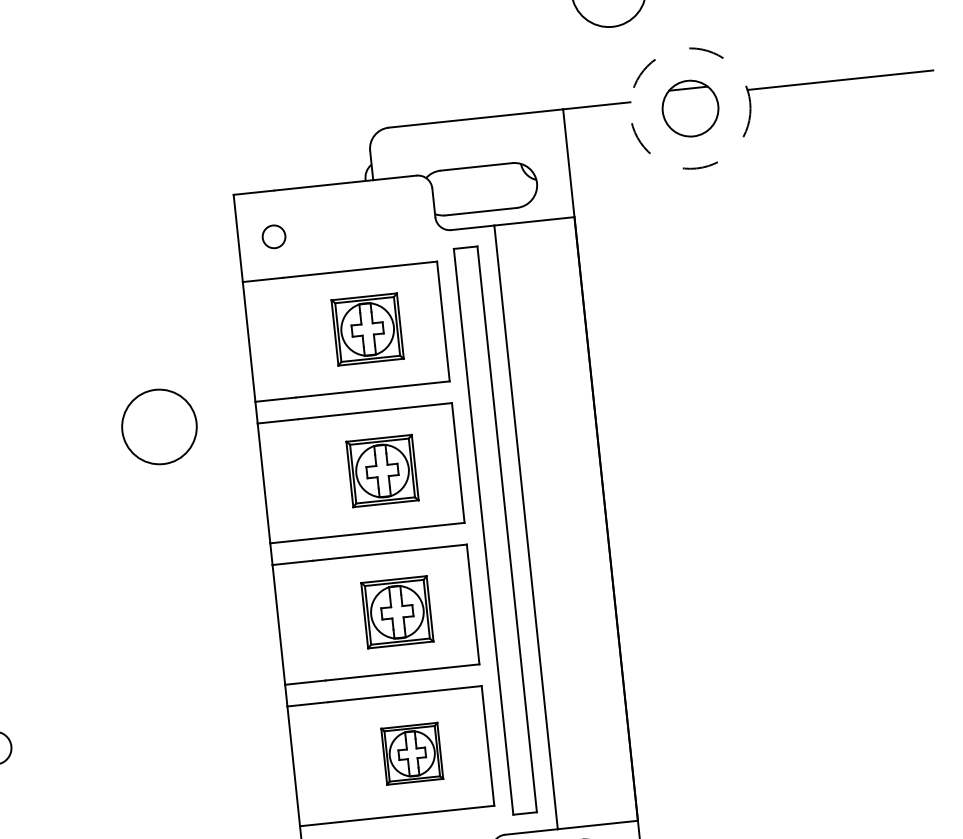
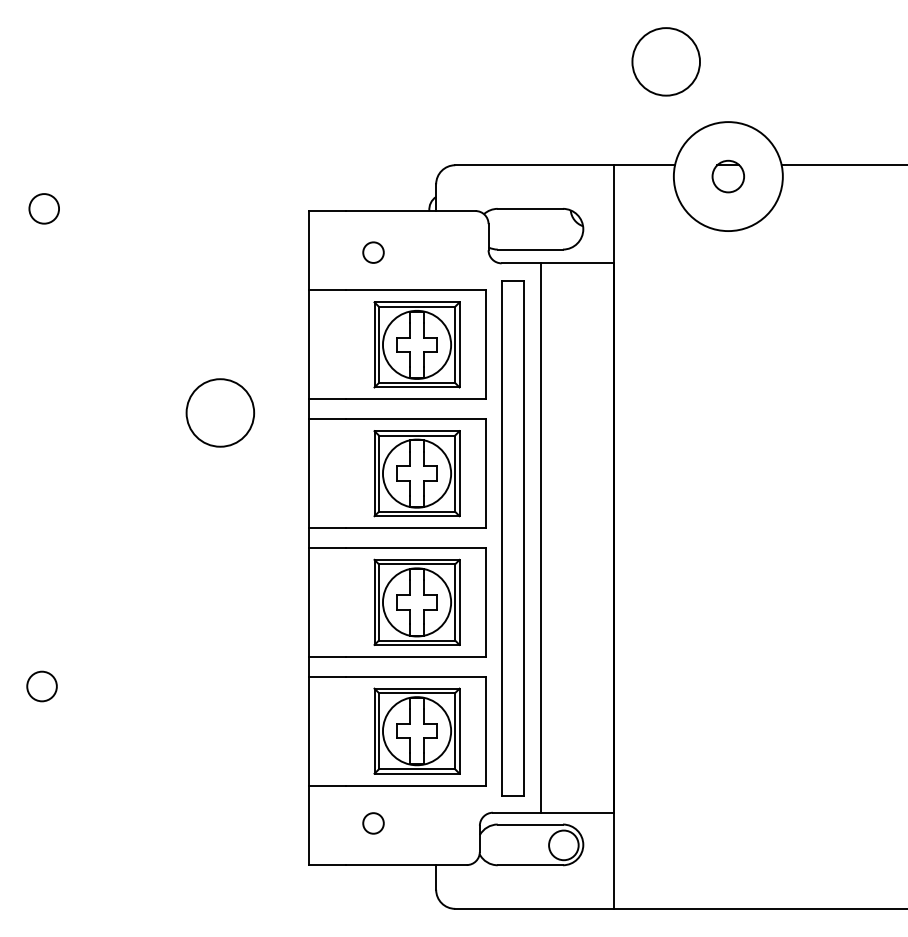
circle: (689, 108) -> (727, 176), dashed -> solid
part: (689, 108) -> (727, 176), size x0.62
circle: (274, 236) -> (373, 252), moved
part: (367, 329) -> (416, 344), size x1.43
part: (381, 470) -> (416, 473), size x1.43
part: (396, 611) -> (416, 601), size x1.43
part: (411, 753) -> (416, 730), size x1.67

